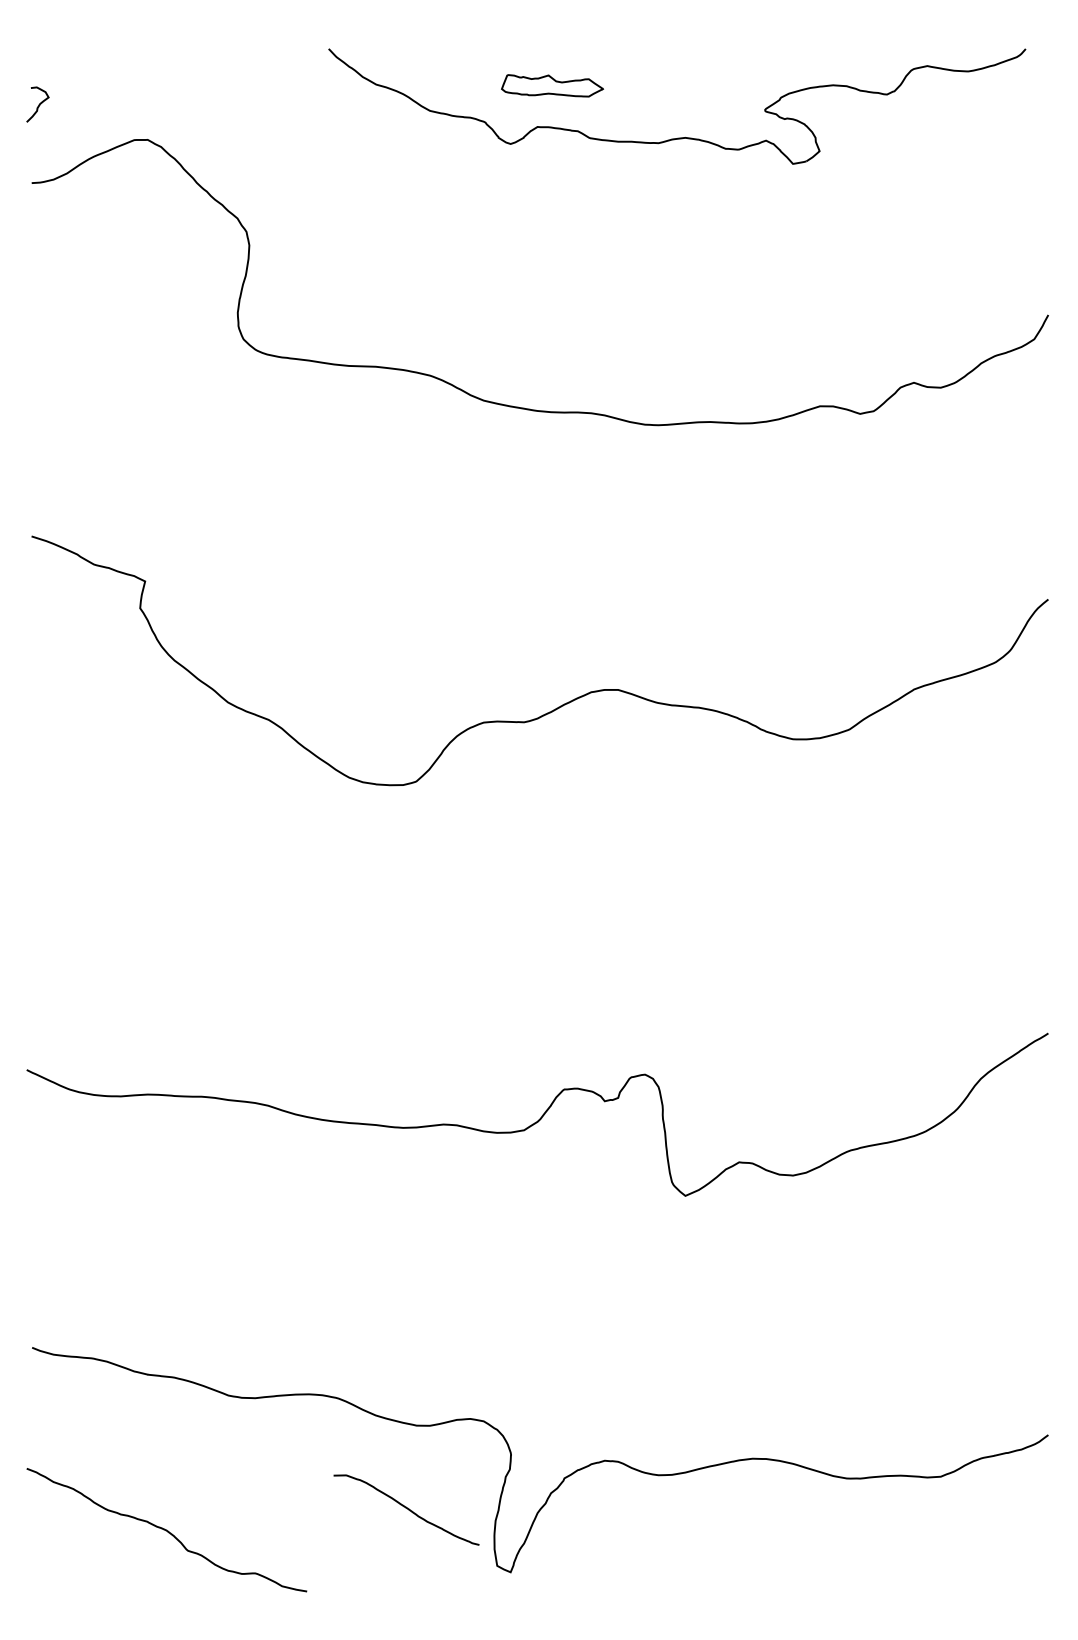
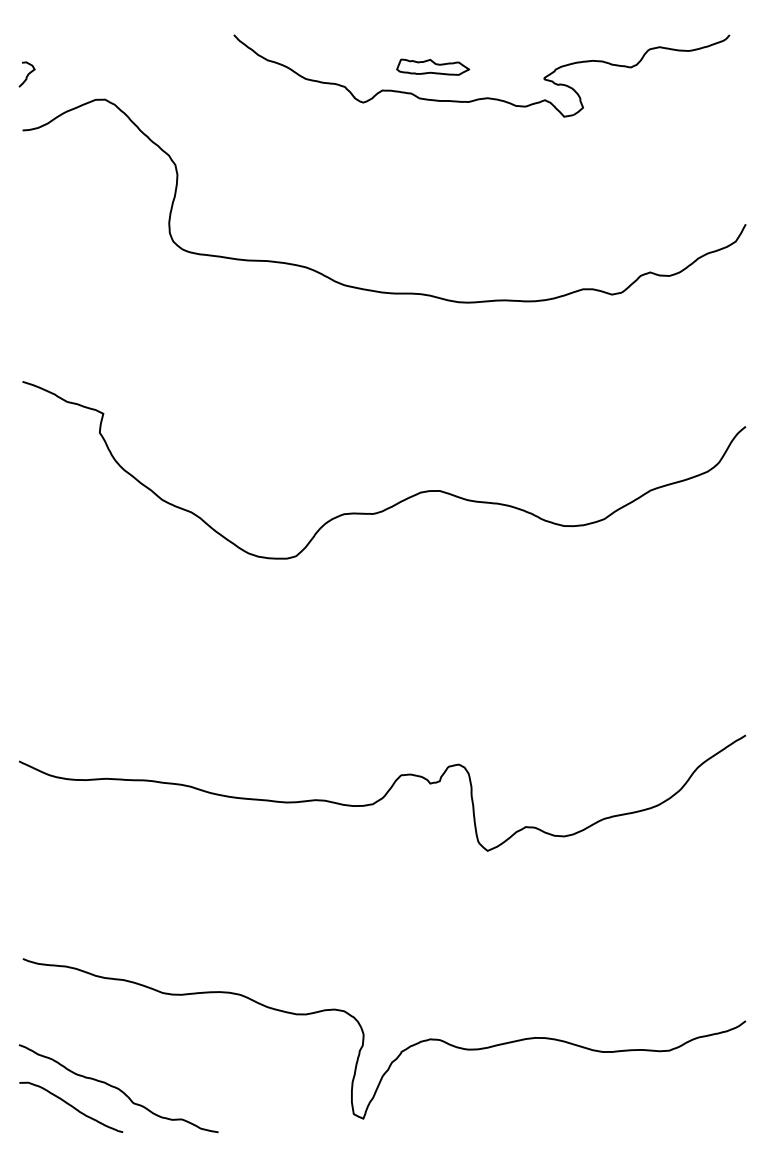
part: (553, 84) -> (433, 66), moved
curve: (406, 1508) -> (71, 1106), moved

